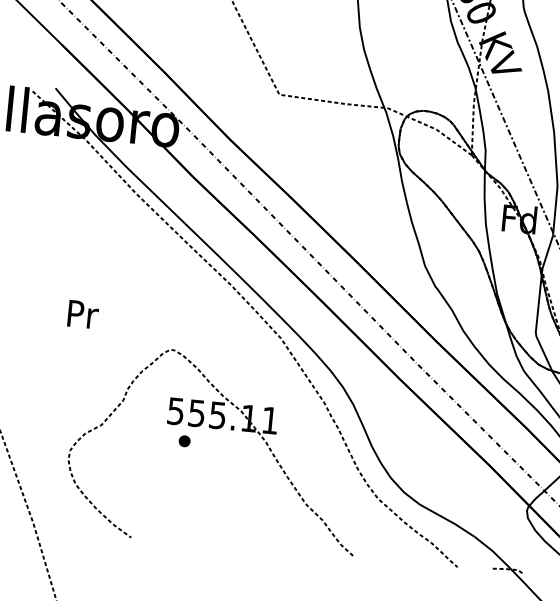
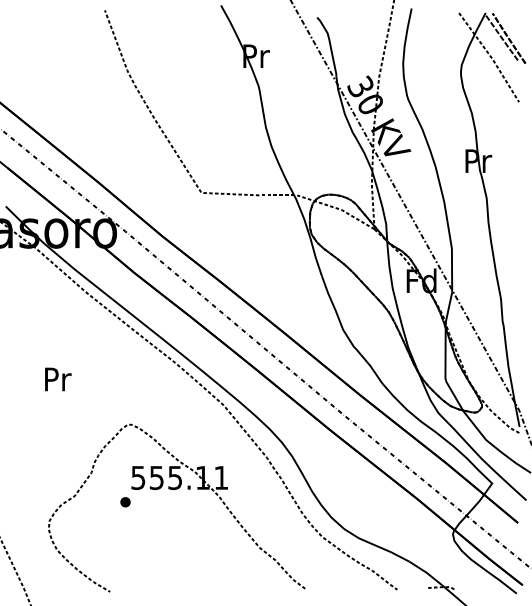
text: (83, 314) -> (58, 379), moved
part: (184, 441) -> (125, 502), moved

